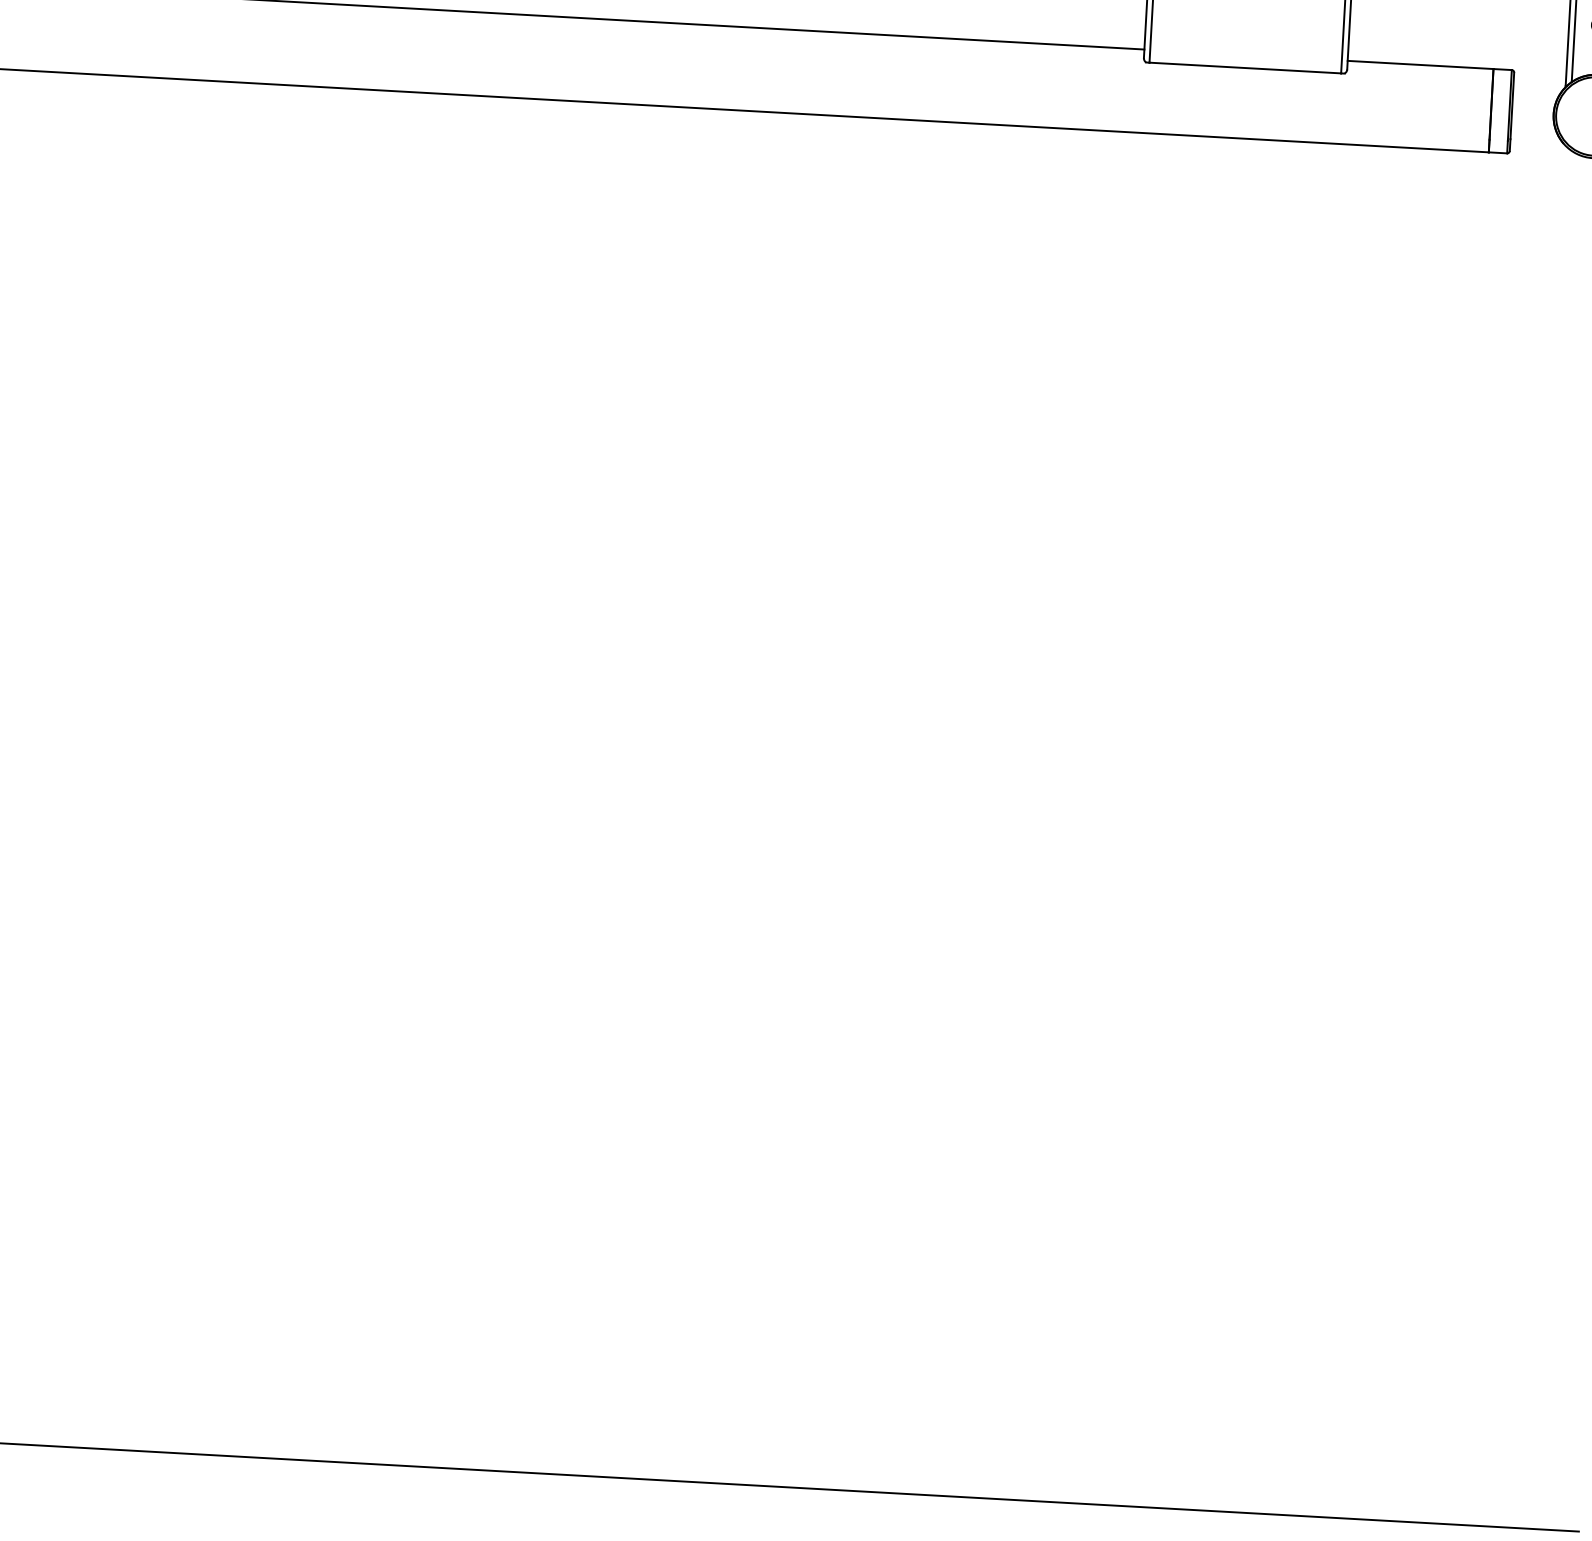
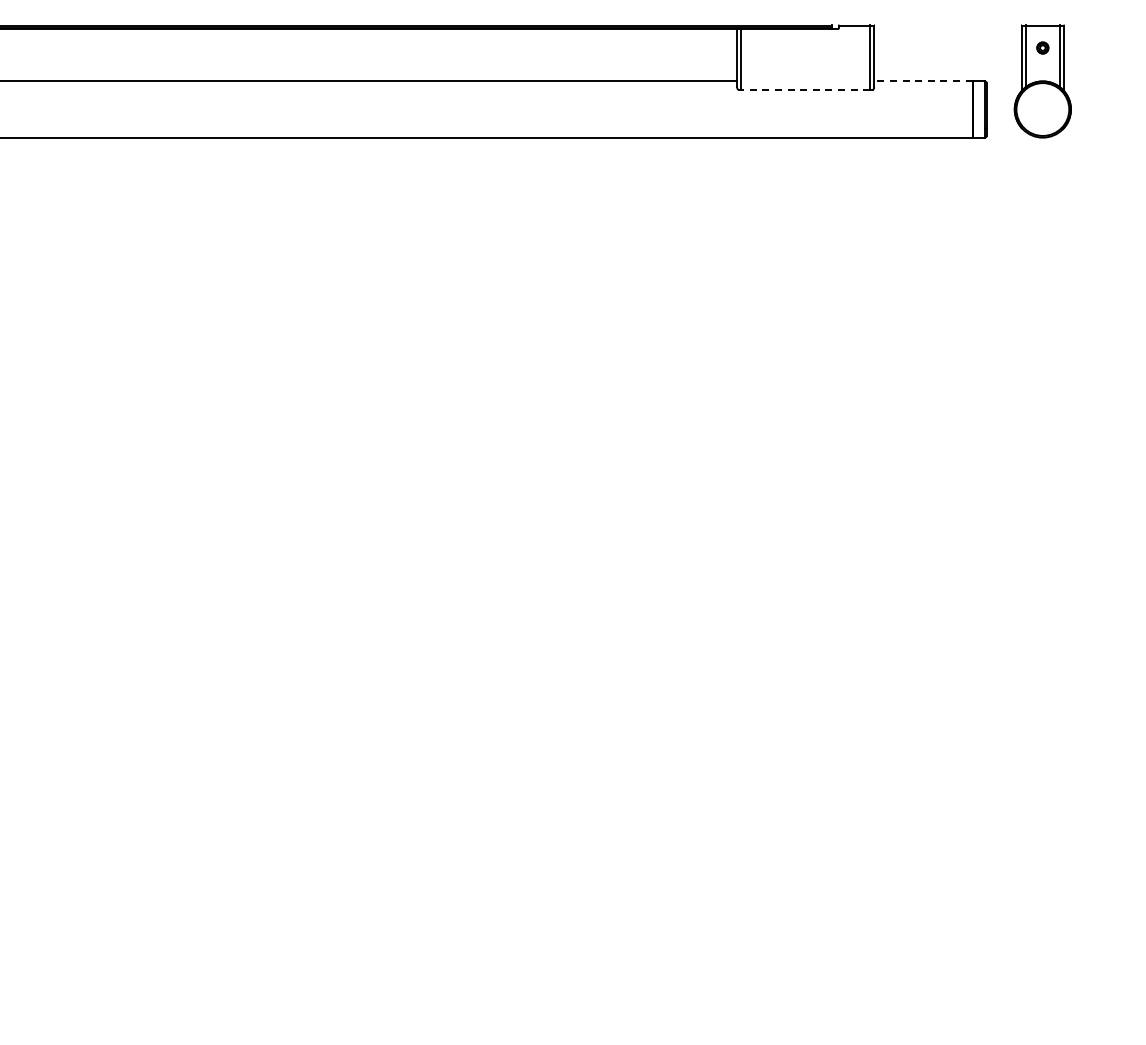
line: (1419, 64) -> (922, 81), solid -> dashed
line: (1245, 68) -> (805, 90), solid -> dashed

